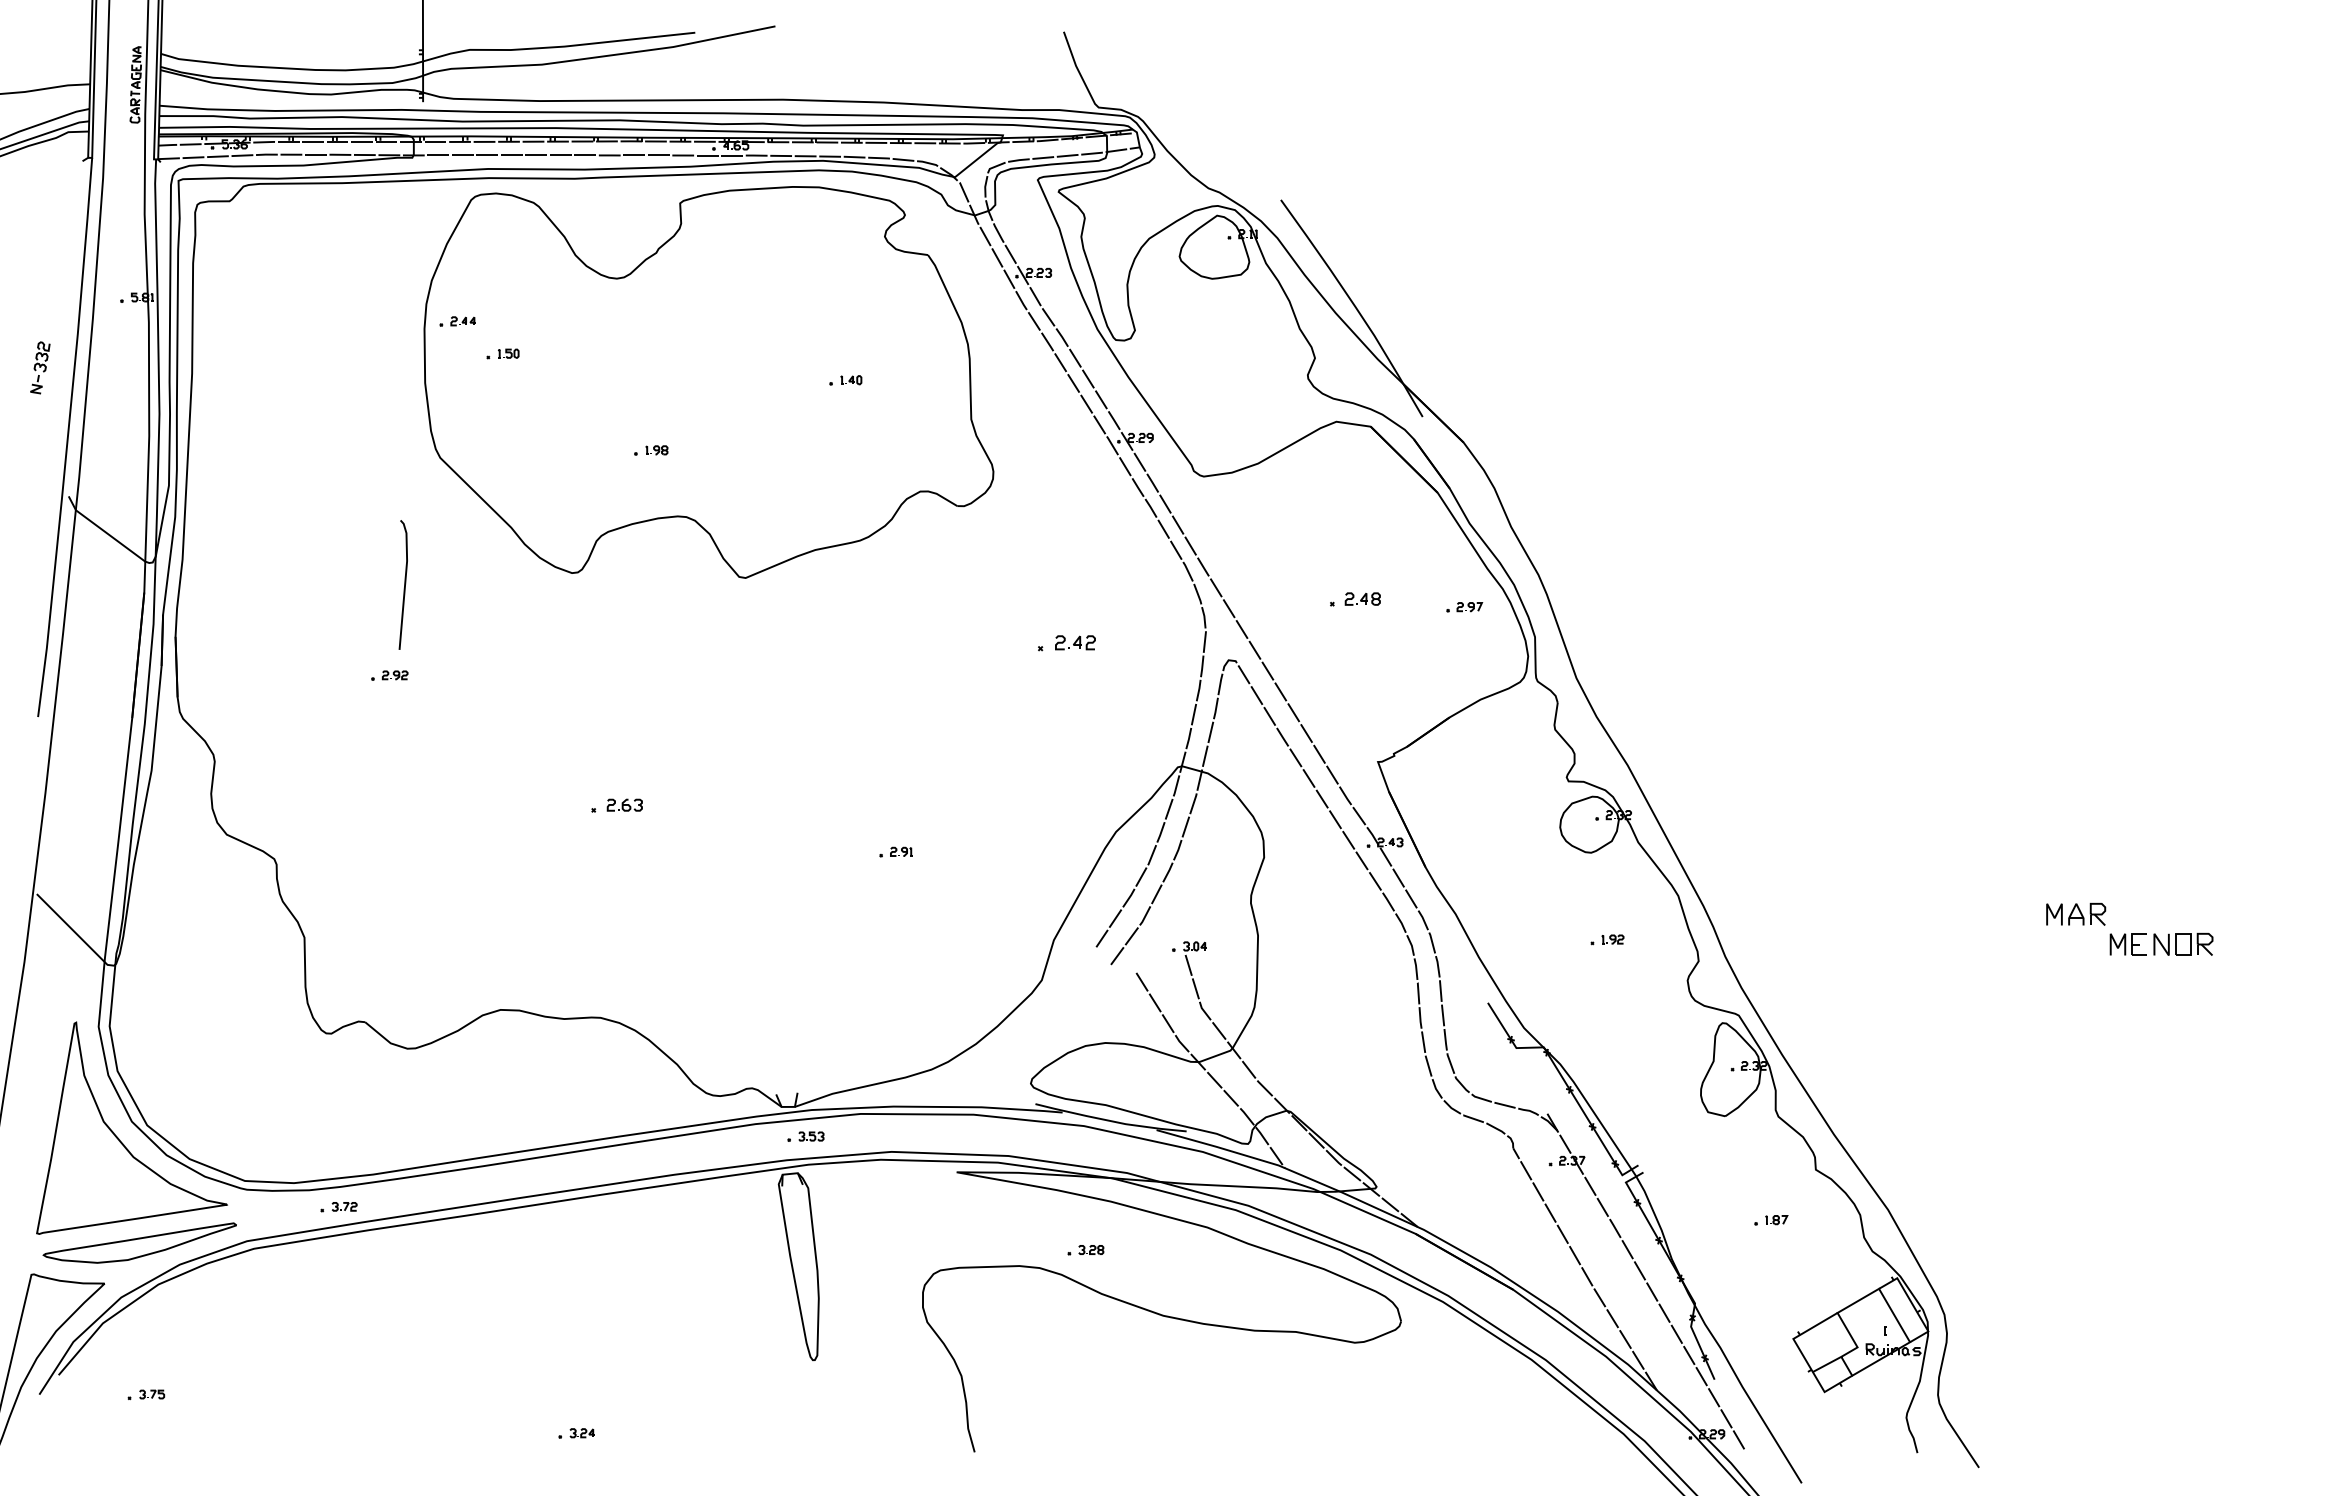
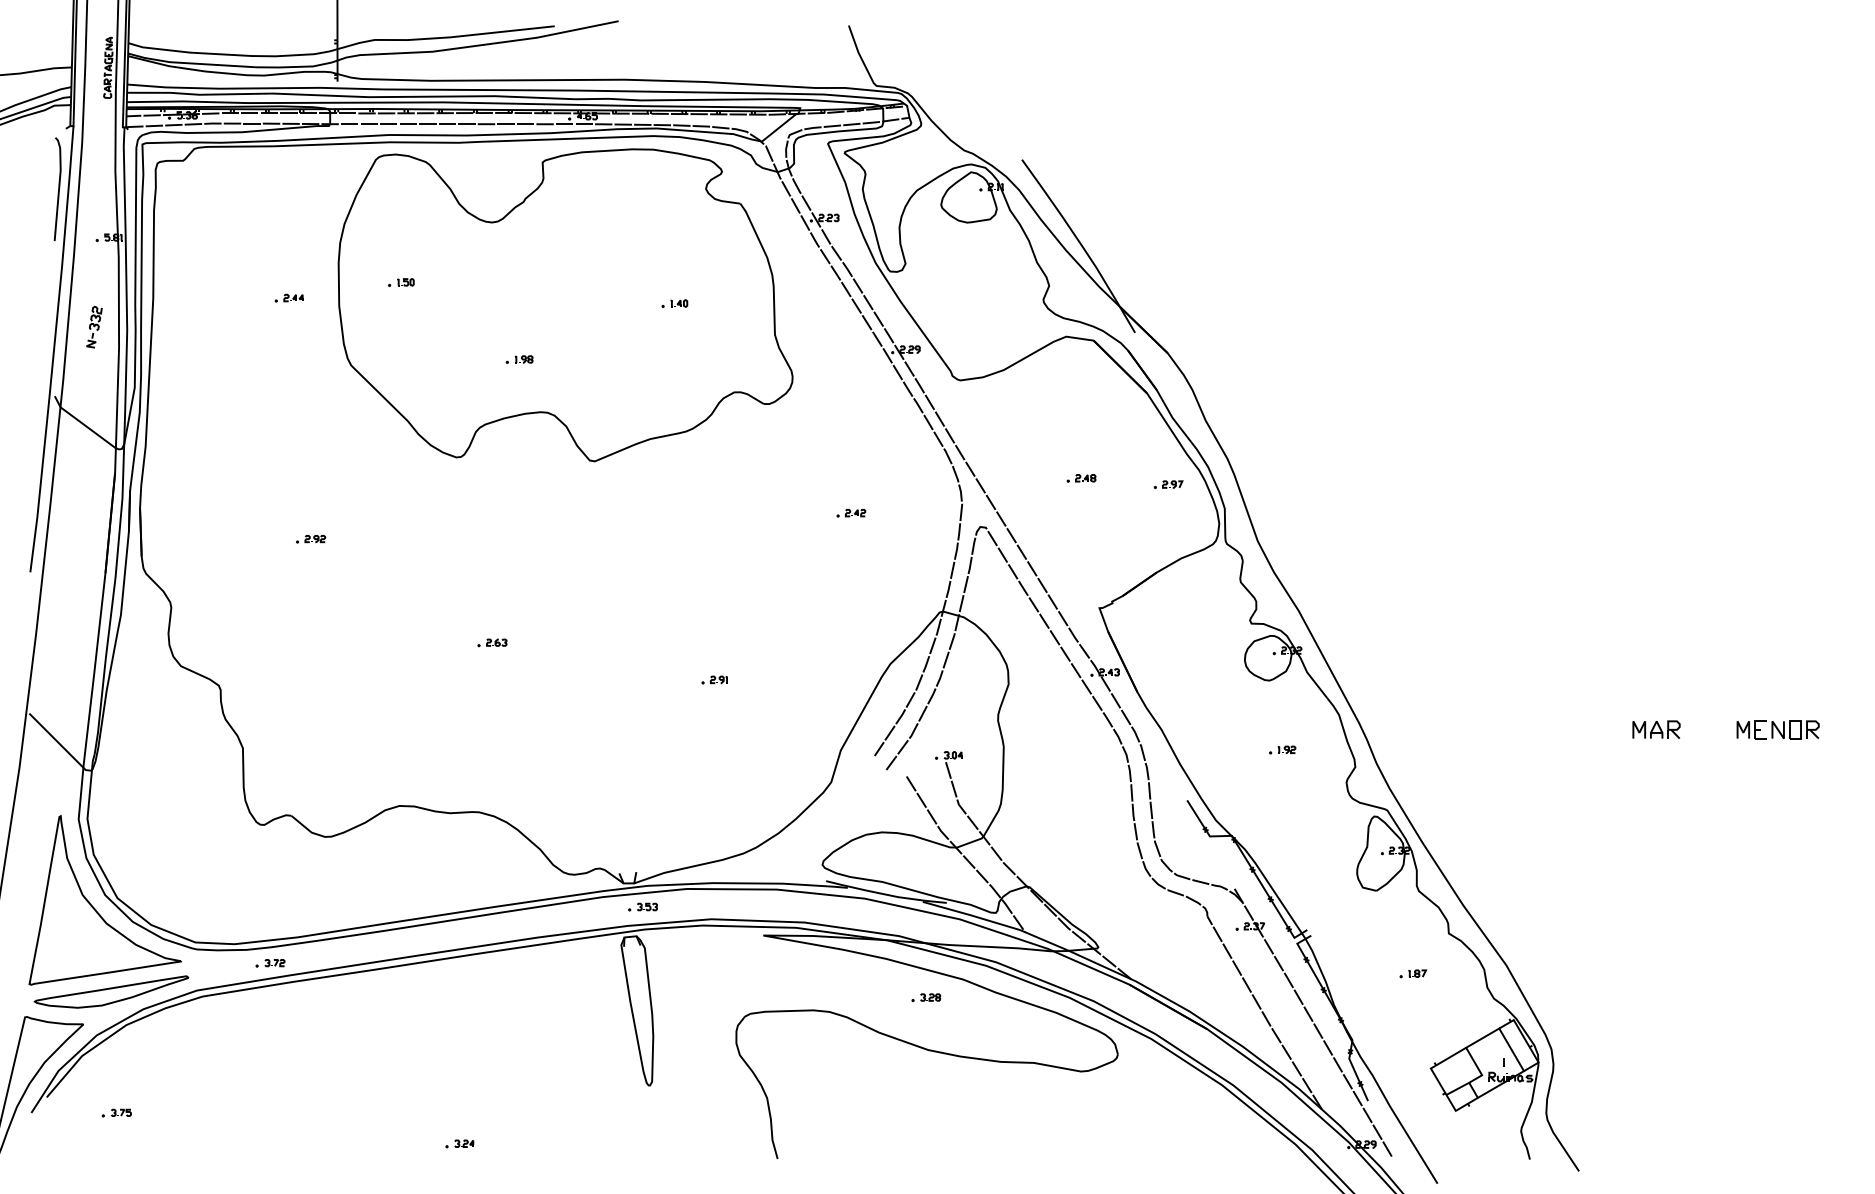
part: (457, 321) -> (289, 298), moved
part: (40, 367) -> (94, 326), moved
line: (404, 584) -> (58, 188), moved
part: (1355, 599) -> (1081, 478), size x0.71
part: (1066, 642) -> (850, 512), size x0.62
part: (616, 805) -> (491, 642), size x0.71
part: (2161, 943) -> (1778, 729), moved
part: (1085, 1250) -> (925, 997), moved

